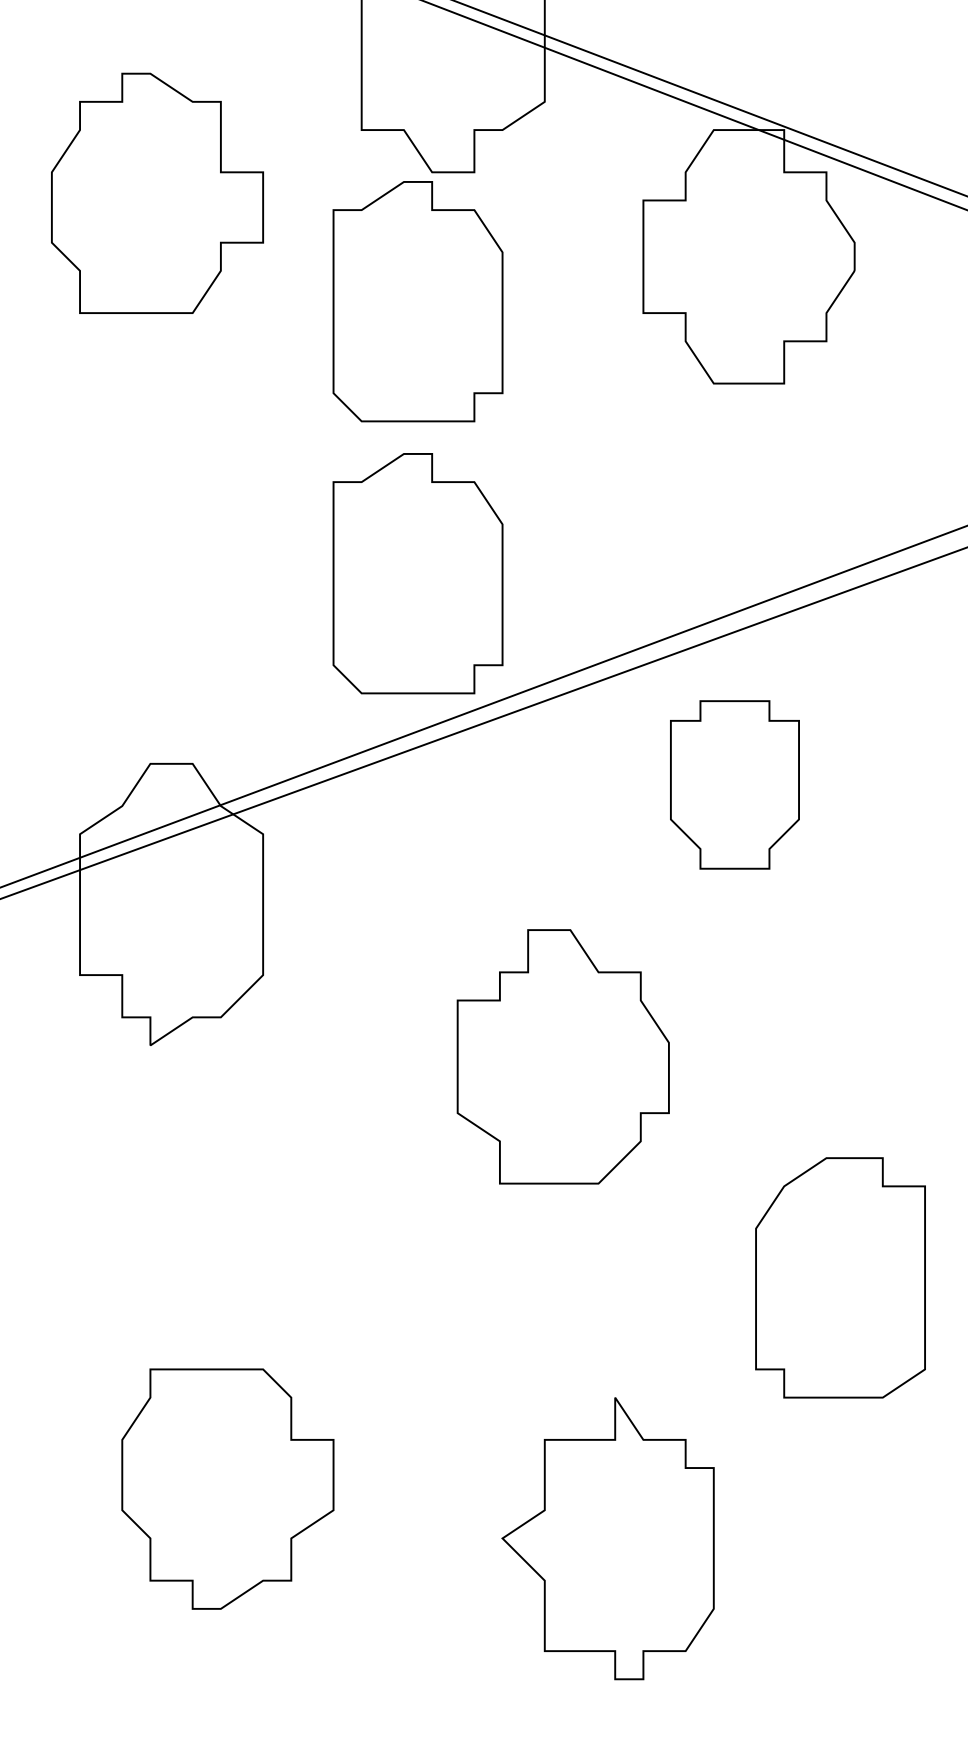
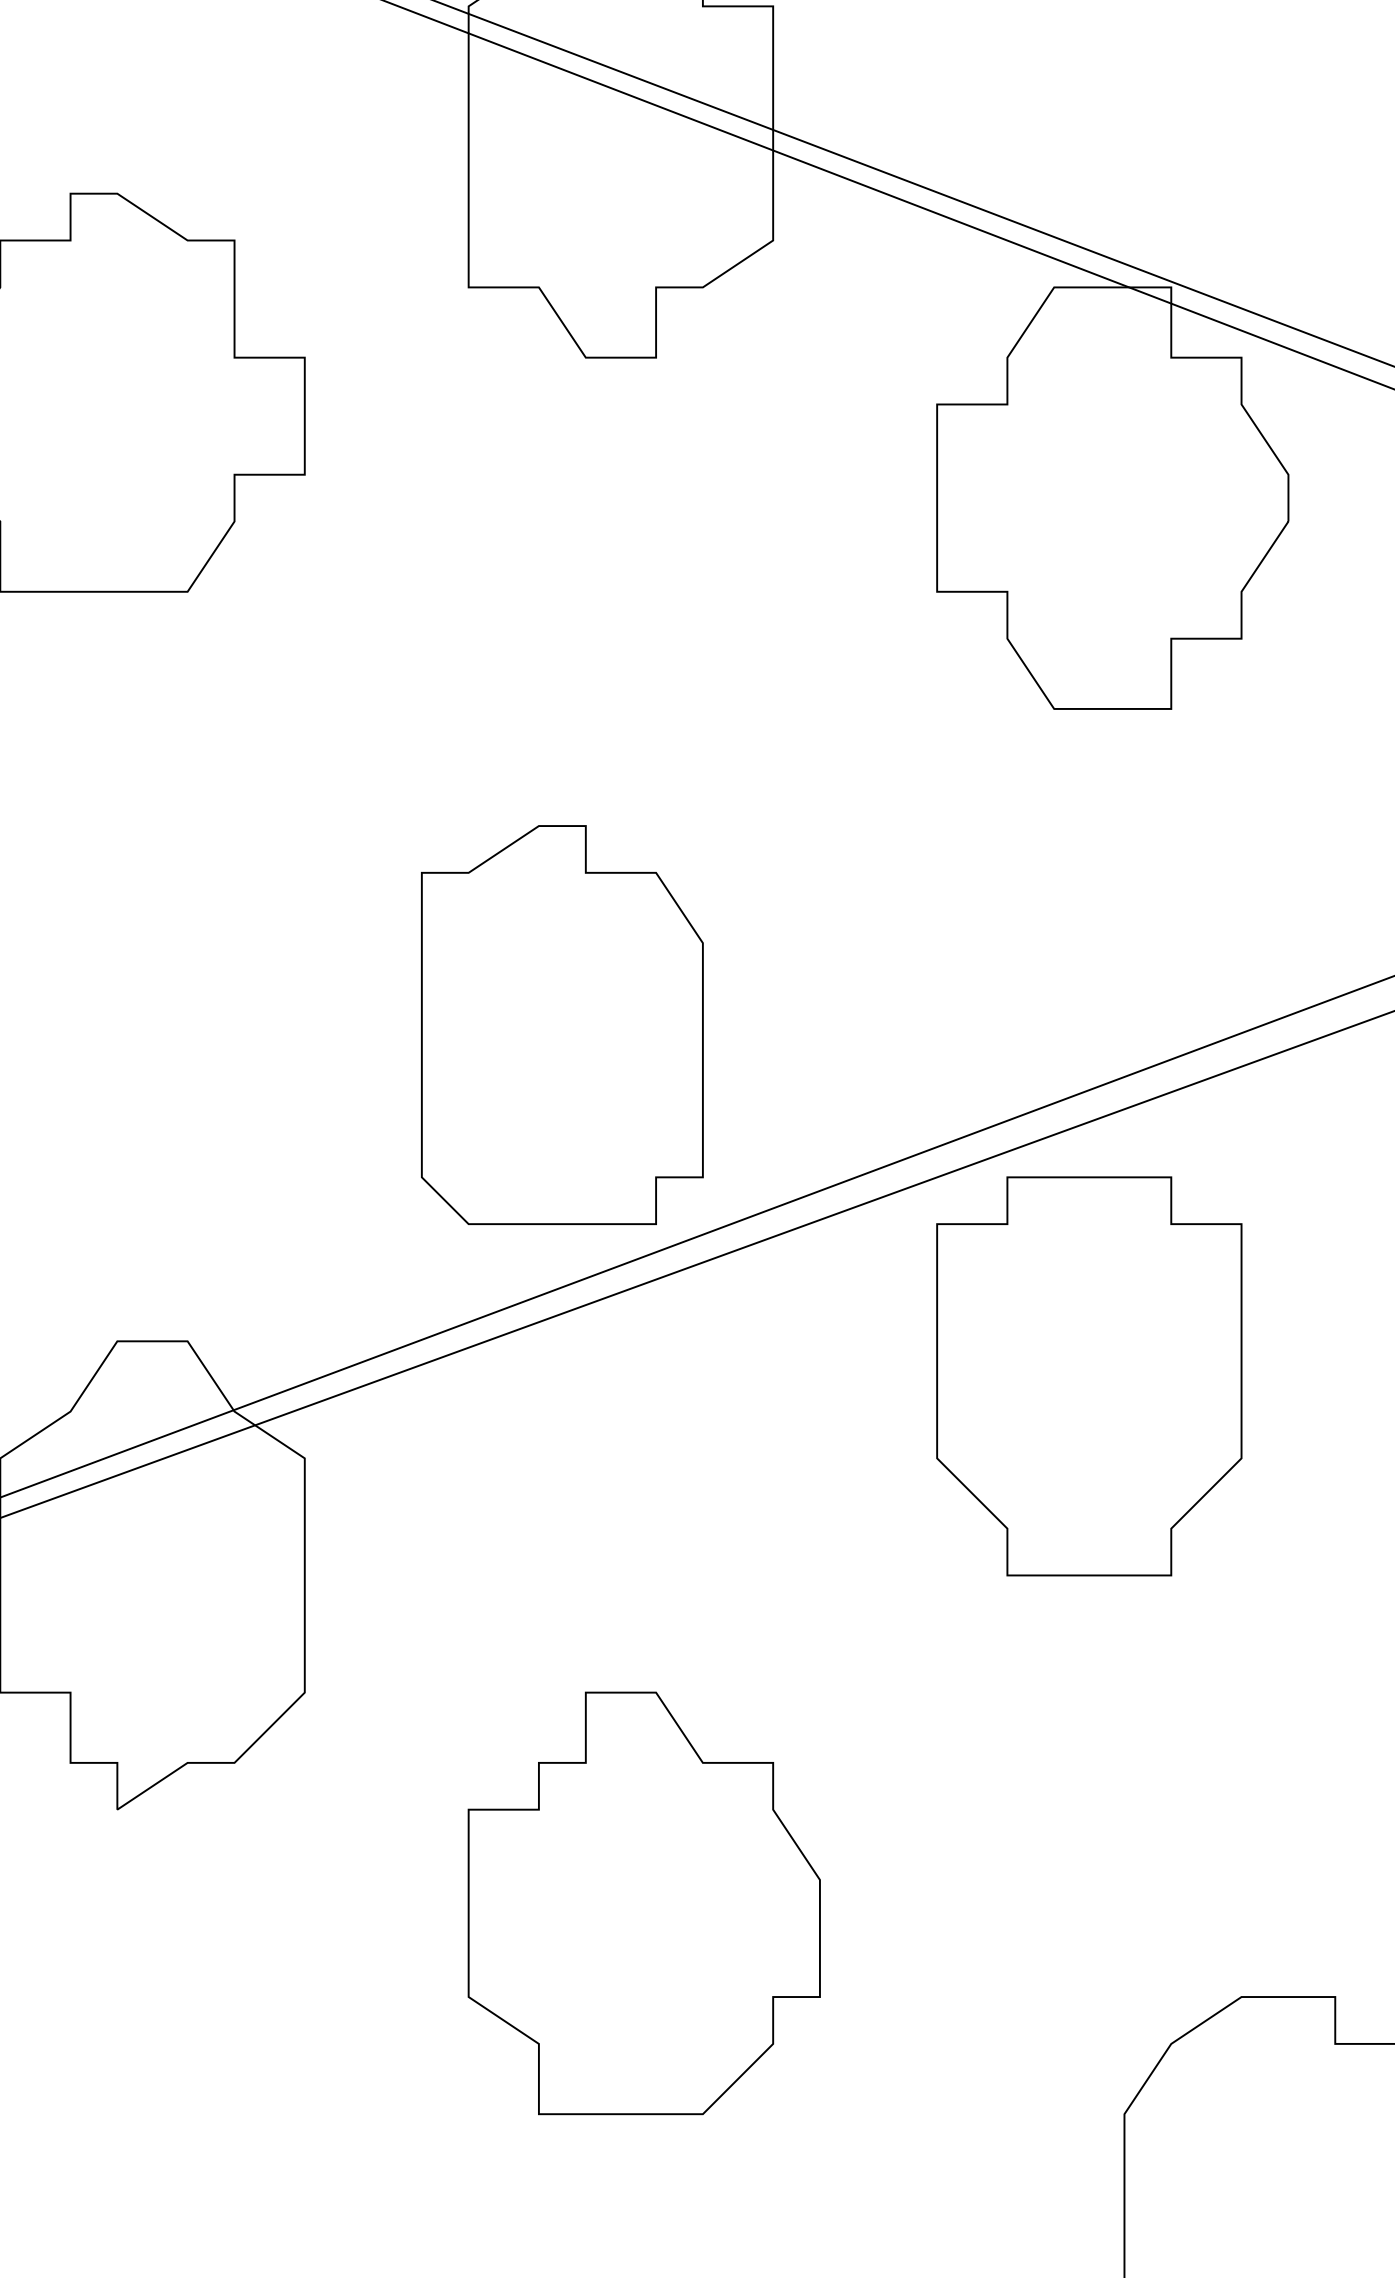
part: (417, 301) -> (561, 572), removed
part: (734, 784) -> (1088, 1375), size x1.43
part: (562, 1056) -> (642, 1902), moved

